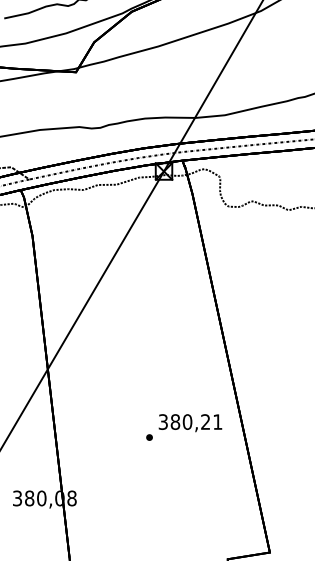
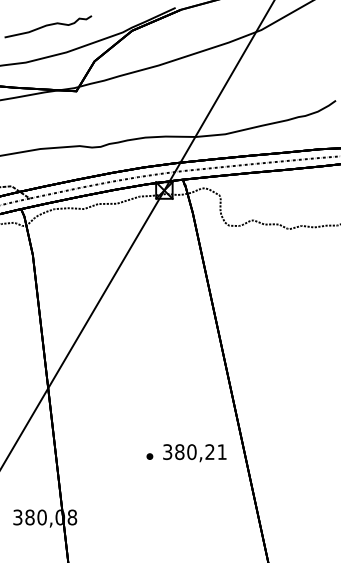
text: (190, 423) -> (194, 453), moved

